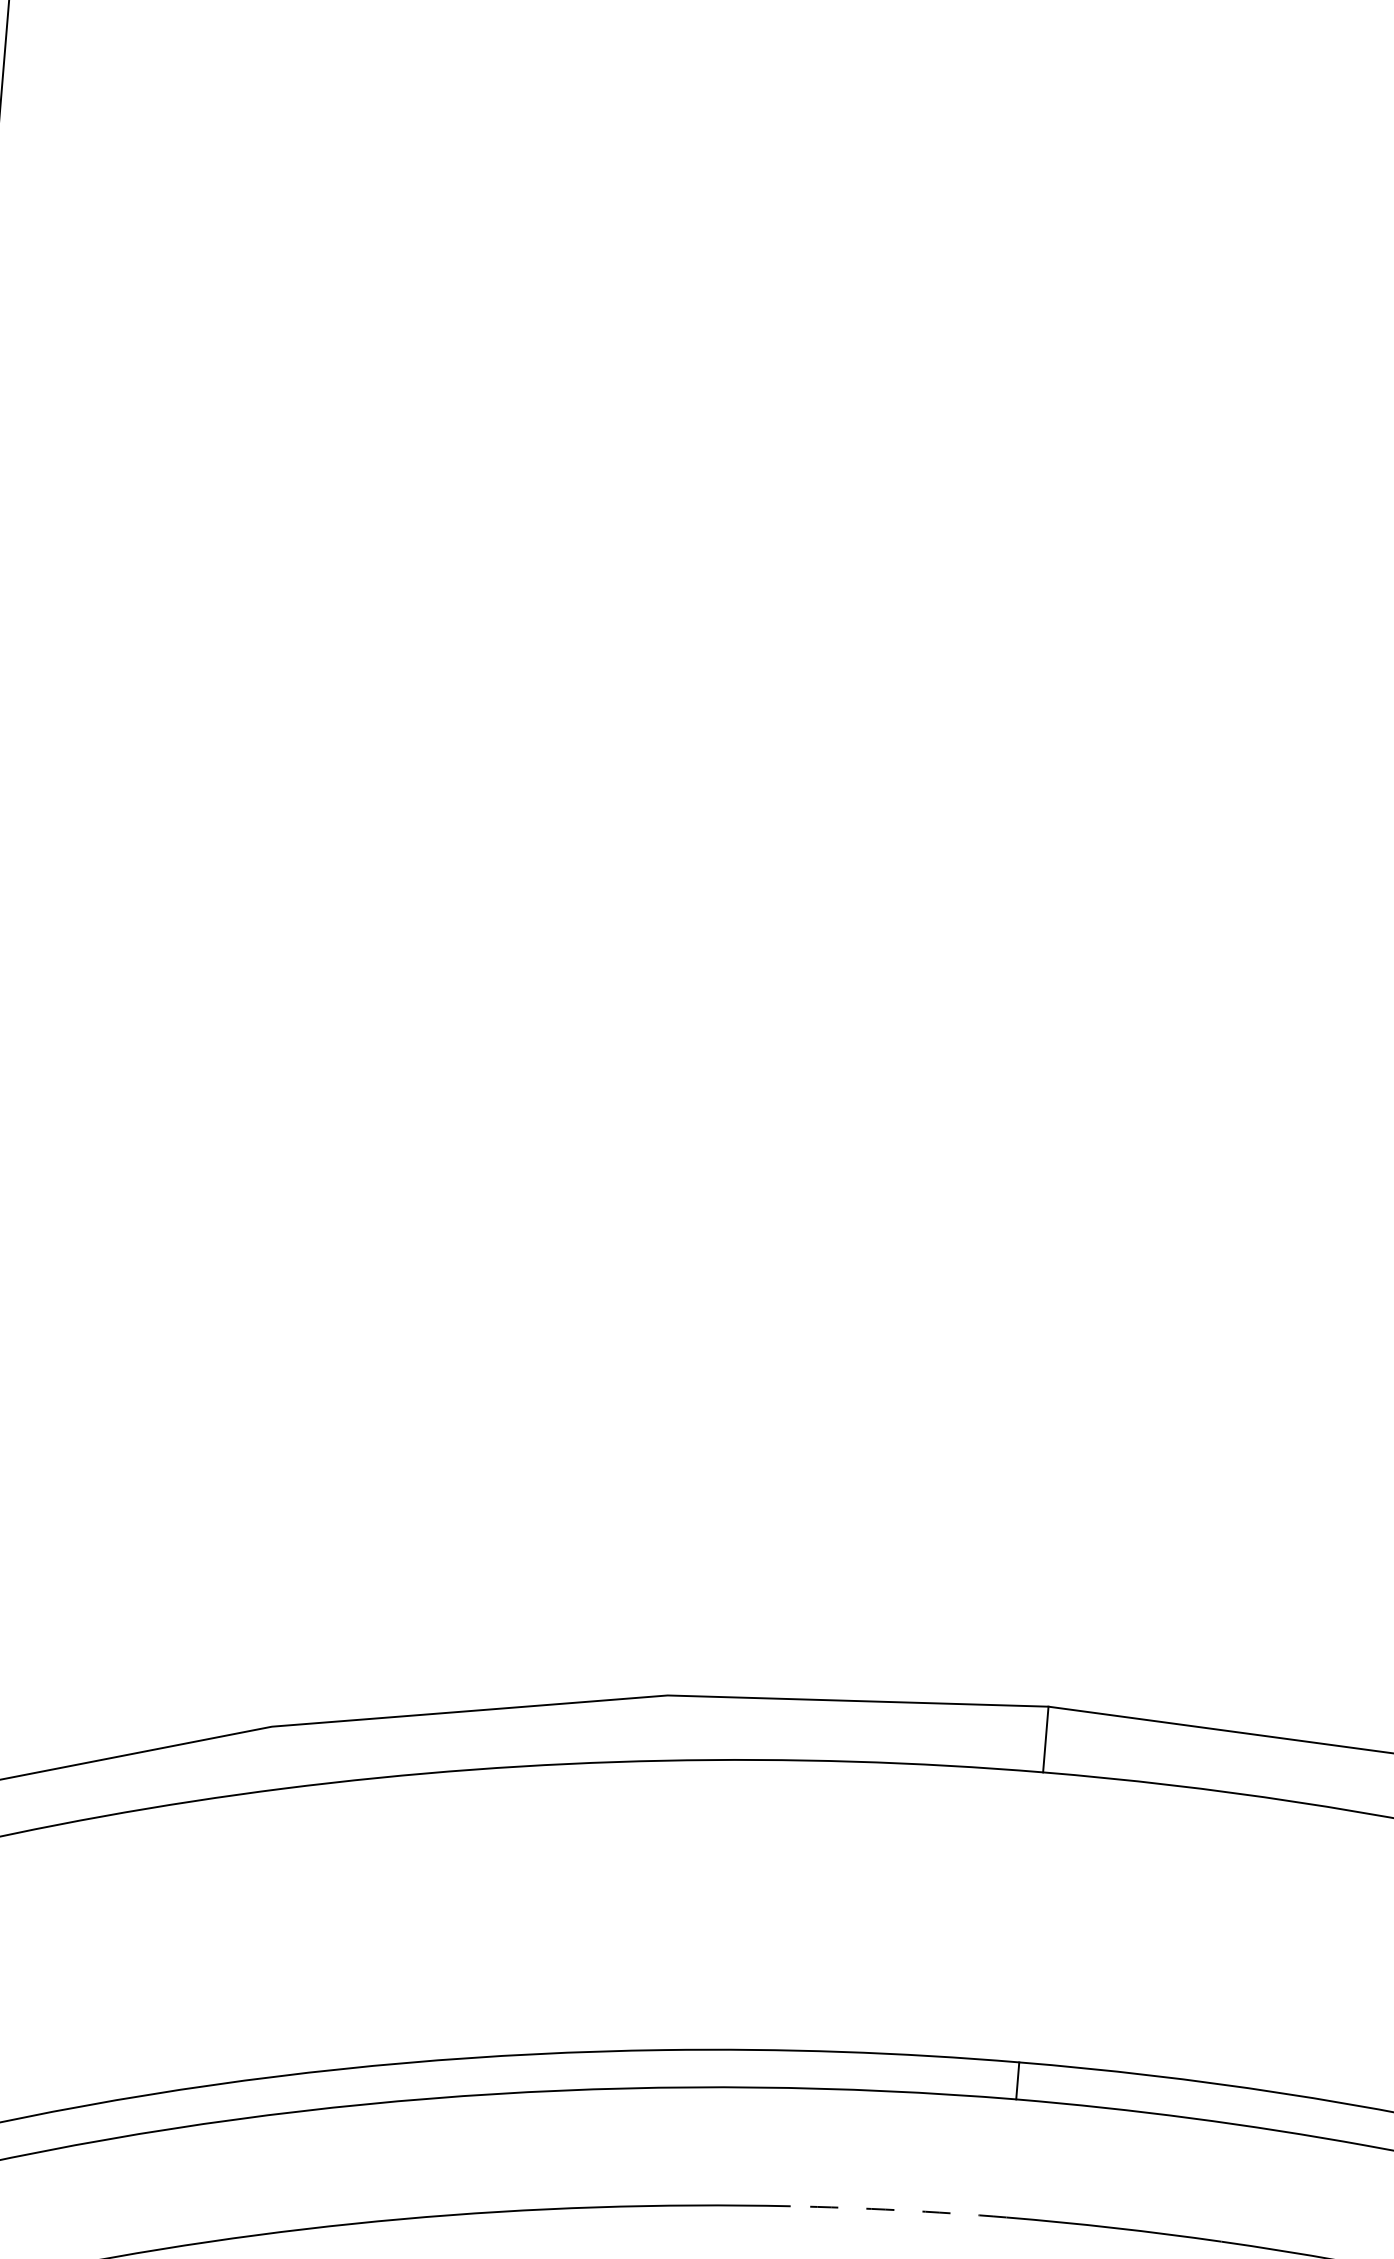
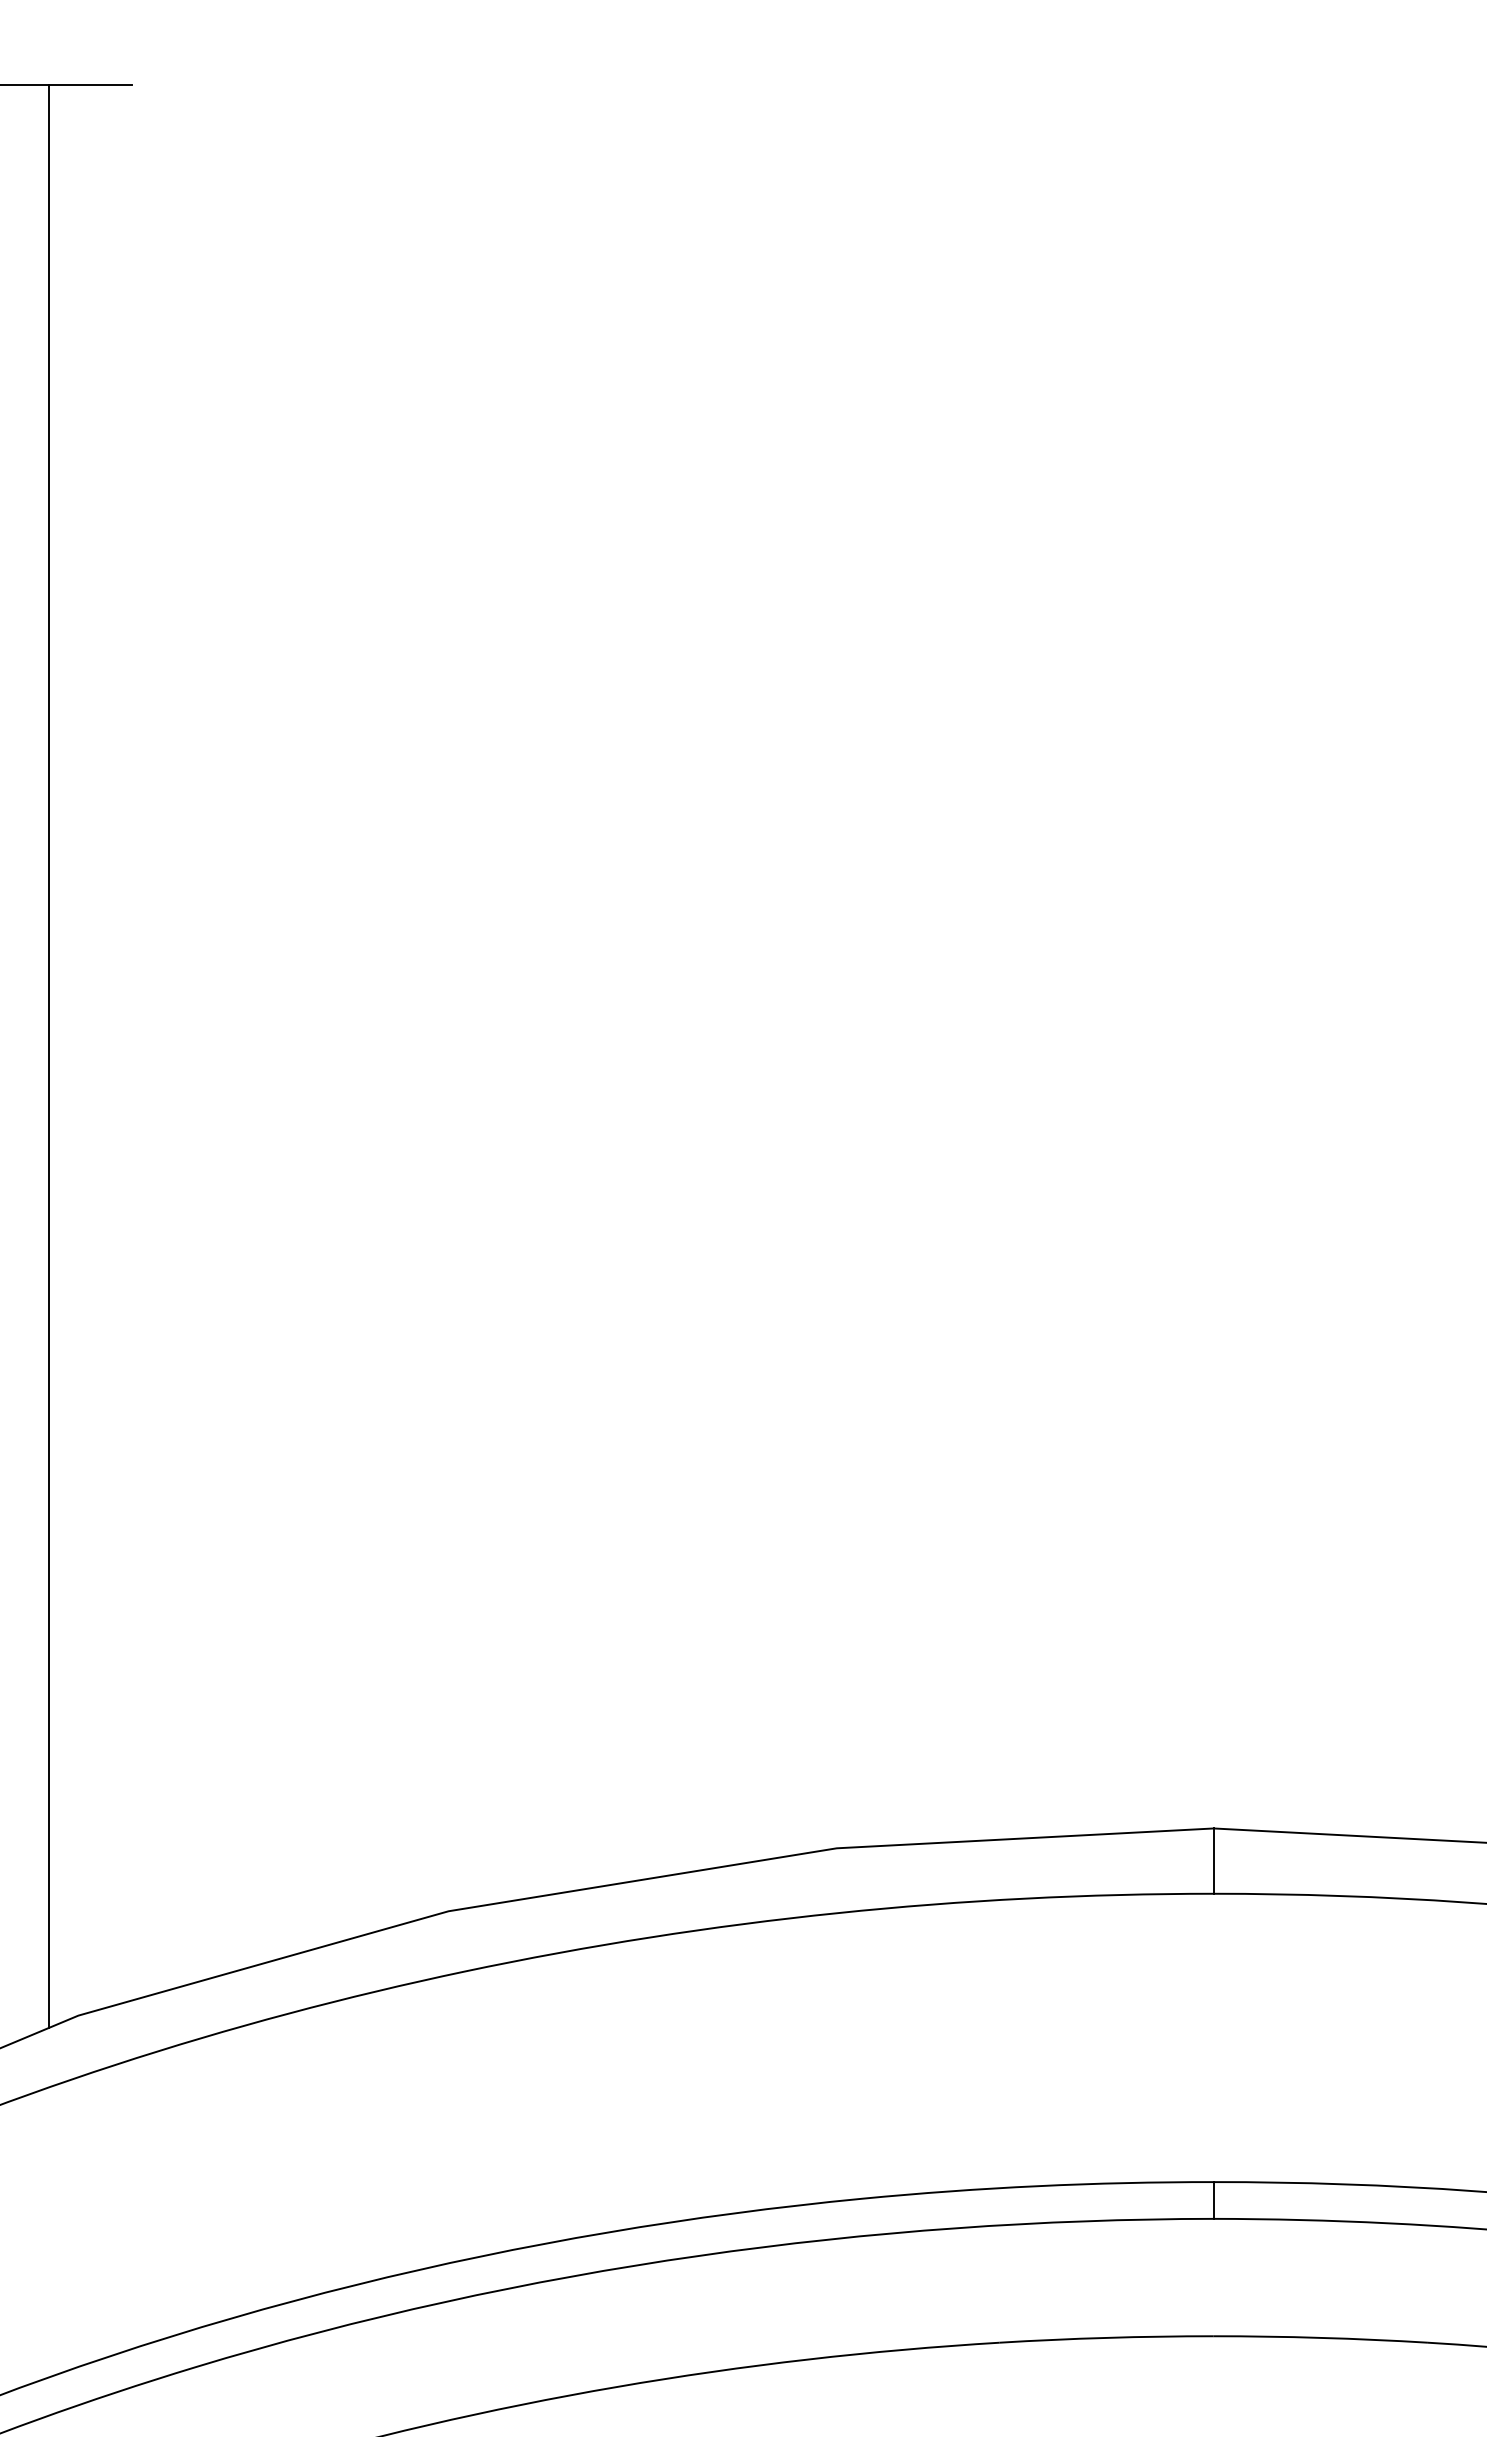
arc: (898, 2209) -> (1106, 2337), dashed -> solid

